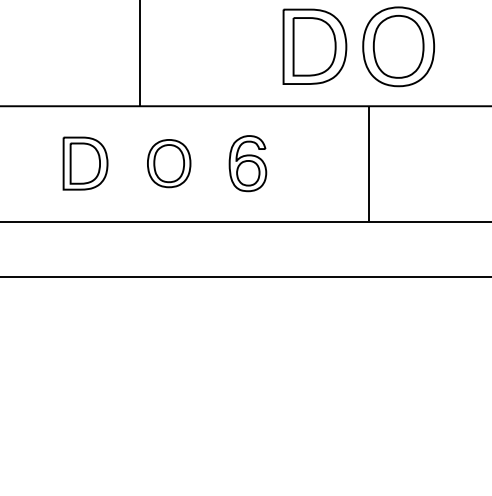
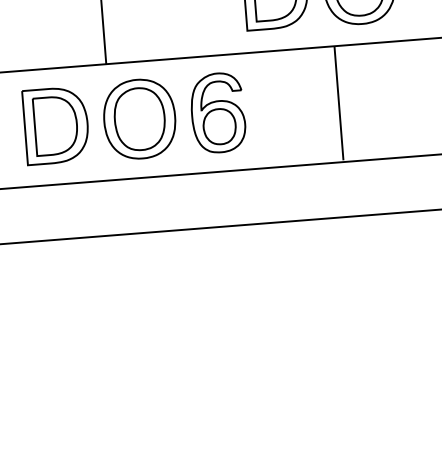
part: (85, 163) -> (56, 125), size x1.43
part: (168, 163) -> (138, 119), size x1.67
part: (247, 163) -> (217, 112), size x1.43

